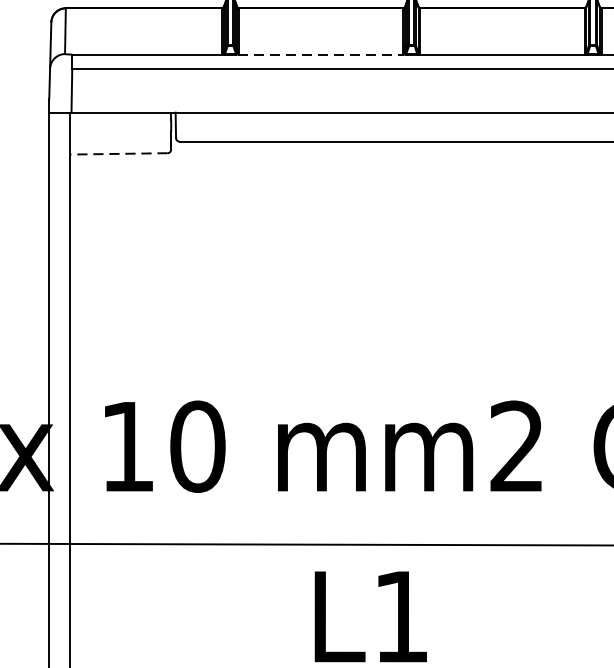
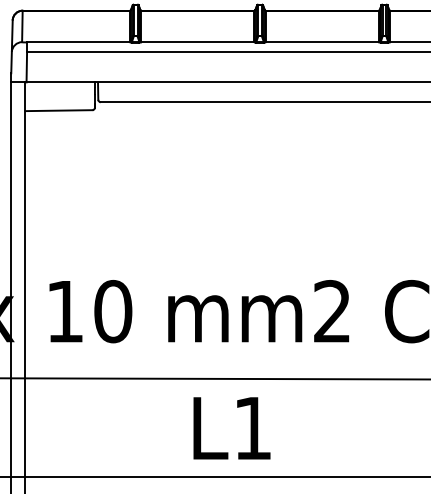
line: (322, 54) -> (198, 42), dashed -> solid
line: (118, 153) -> (58, 110), dashed -> solid

